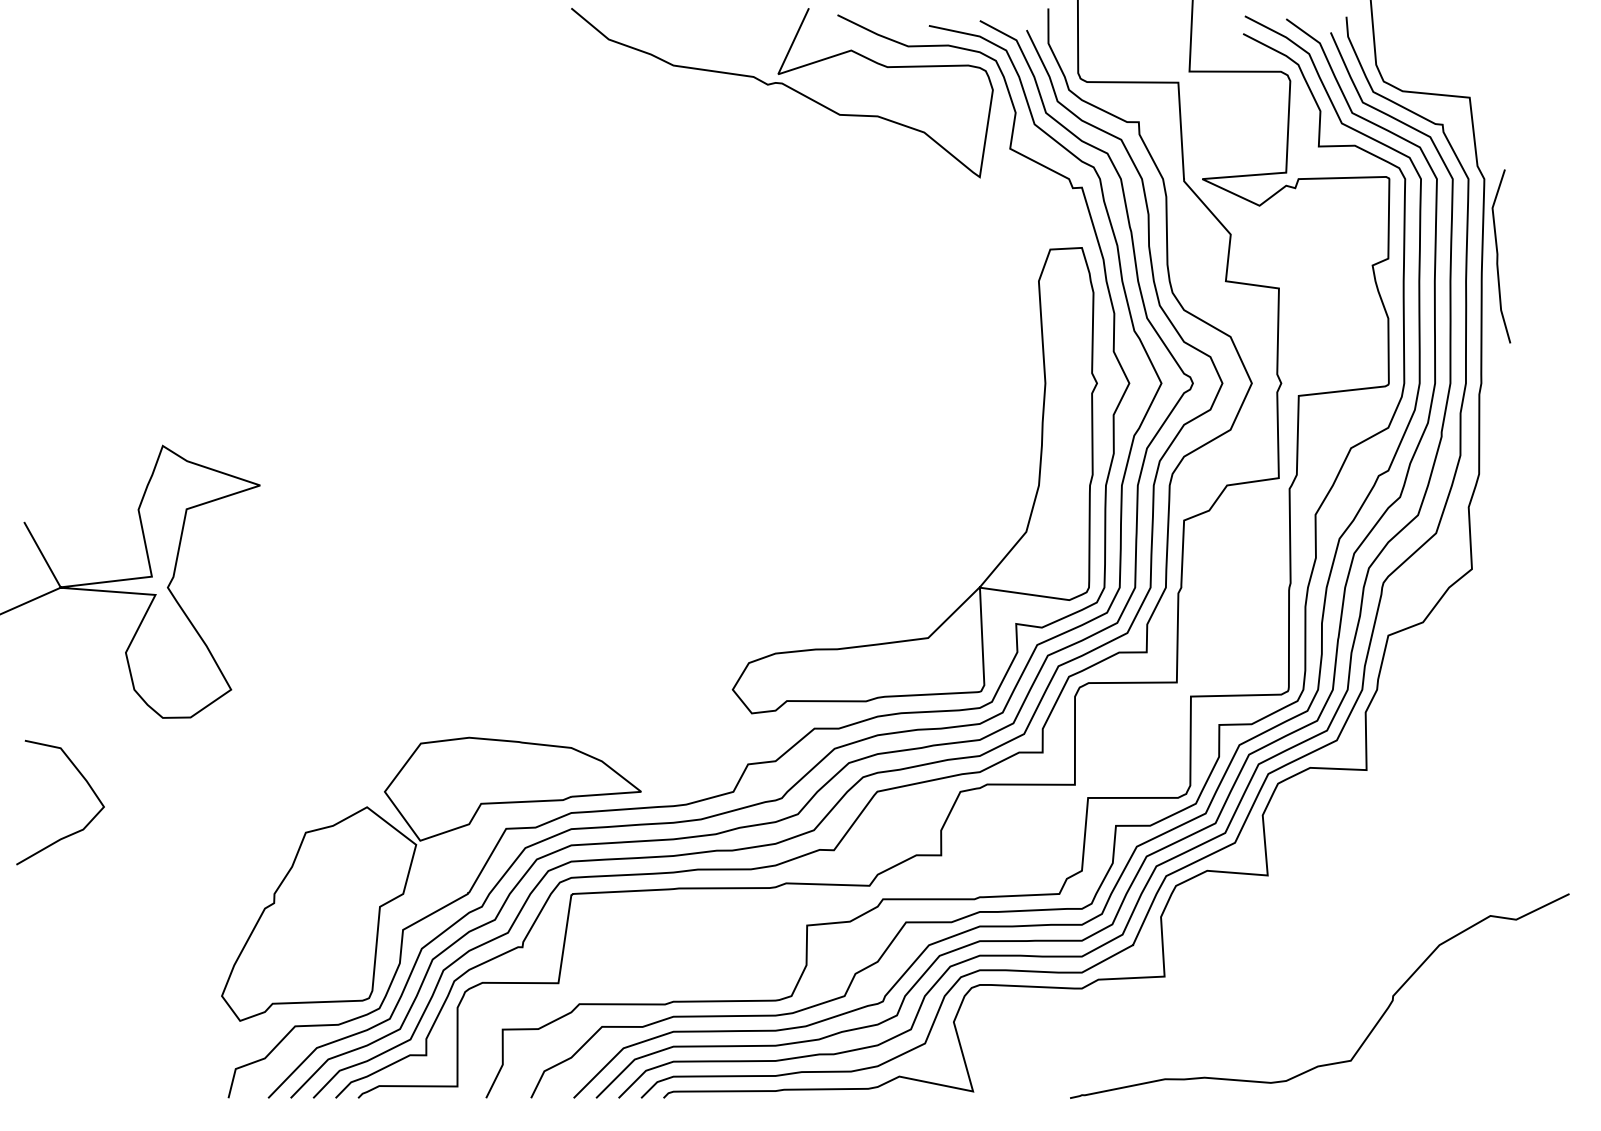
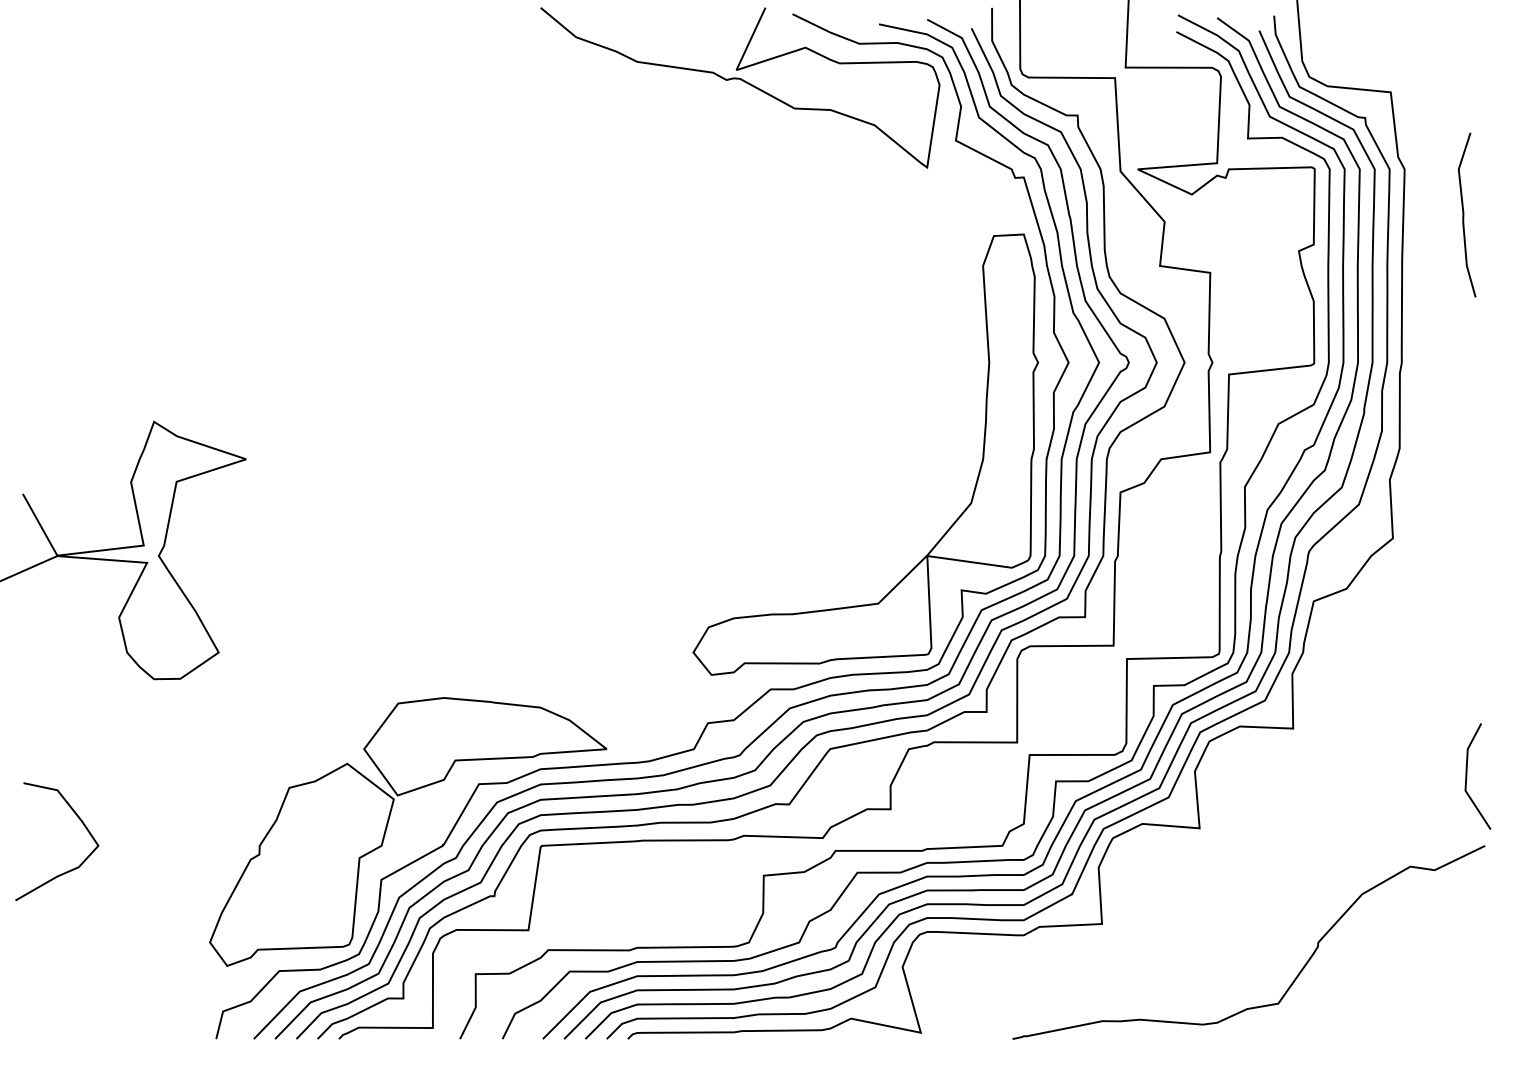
curve: (1498, 256) -> (1464, 215), moved
curve: (87, 784) -> (82, 824), moved
line: (1550, 820) -> (1467, 776), added

